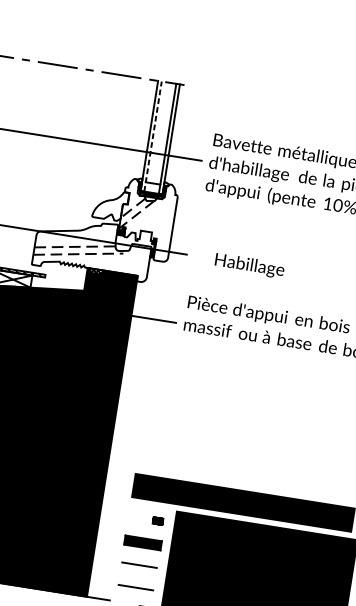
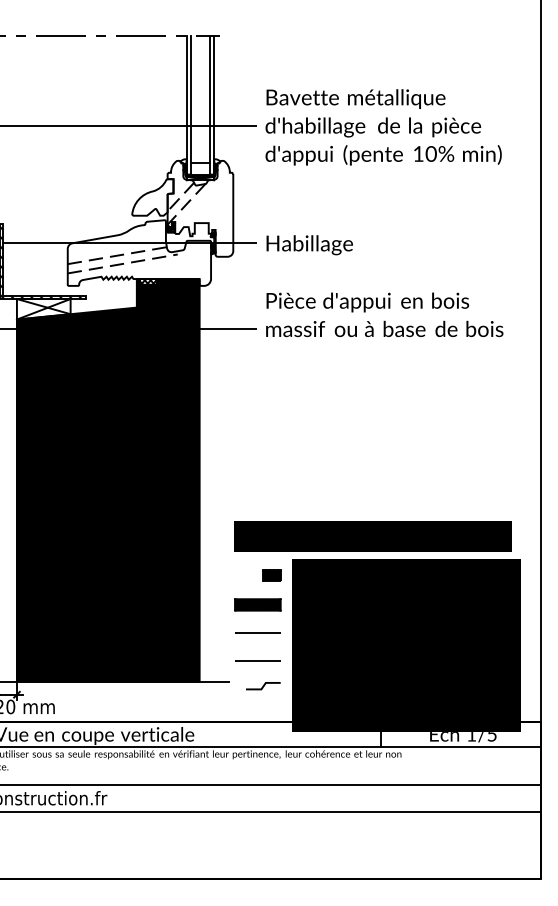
line: (153, 136) -> (191, 105), dashed -> solid
text: (249, 266) -> (309, 245), moved
part: (157, 521) -> (271, 575), size x1.43

